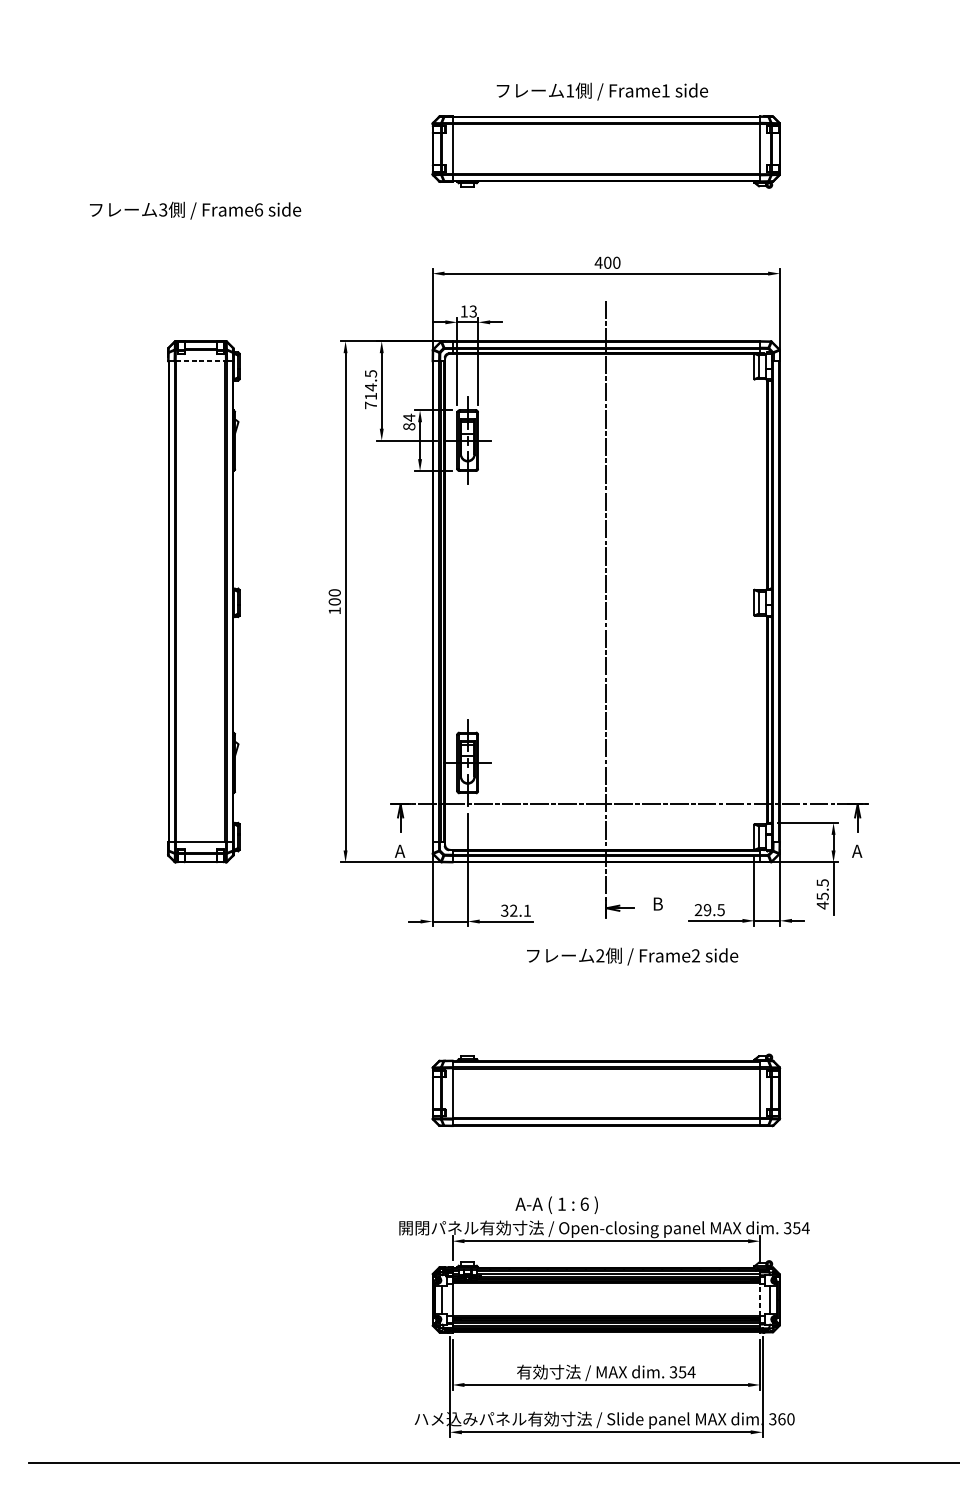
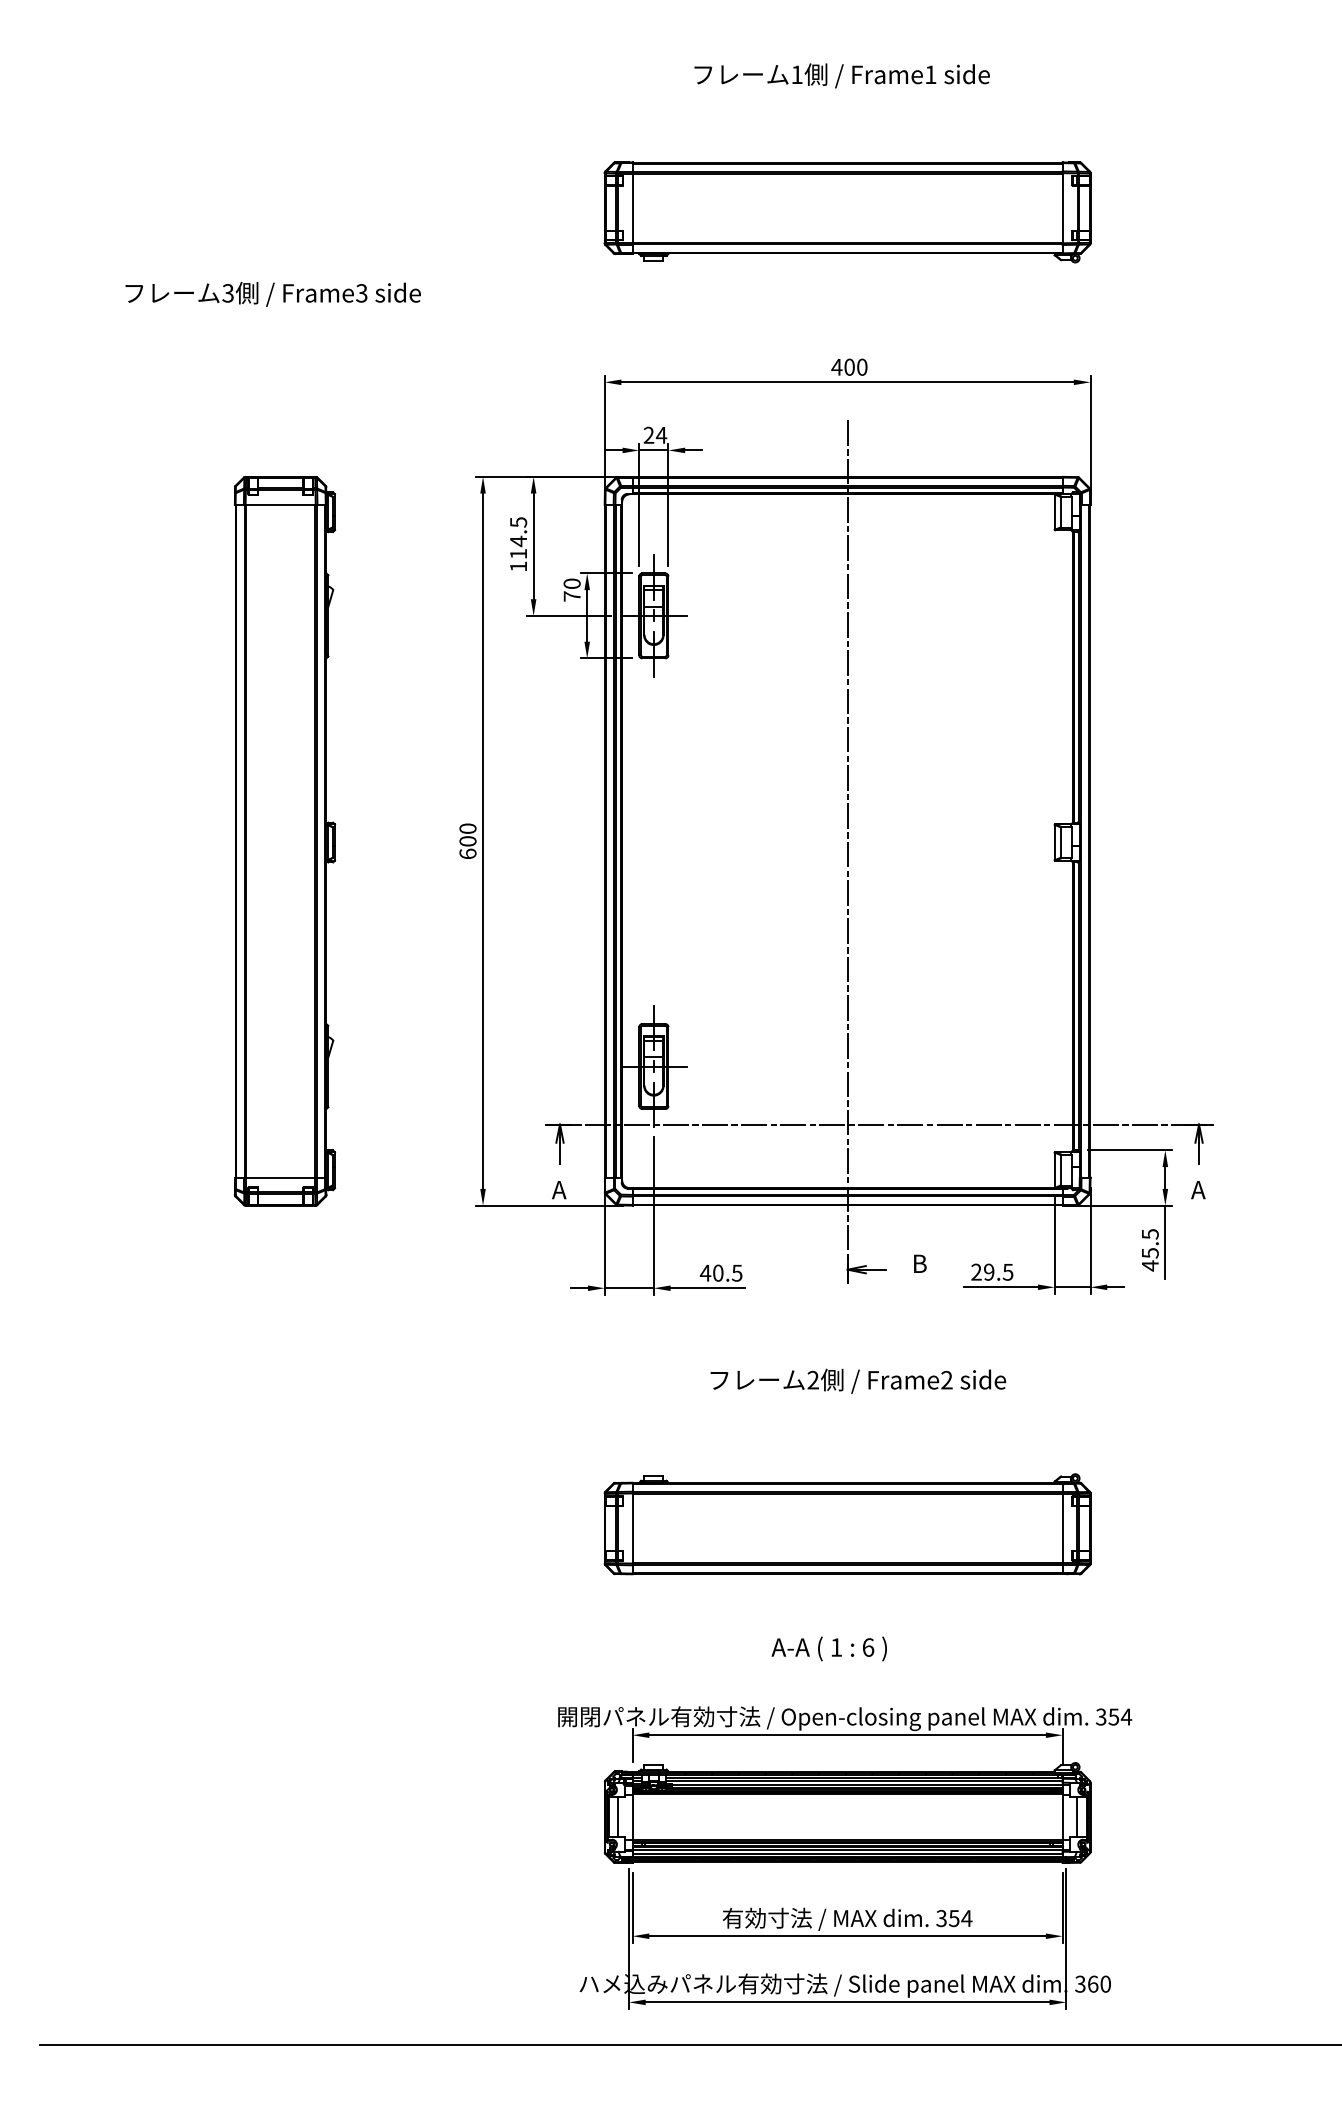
text: (601, 91) -> (841, 75), moved
text: (258, 210) -> (361, 293), Frame6 -> Frame3
text: (468, 310) -> (655, 434), 13 -> 24
line: (201, 360) -> (281, 504), dashed -> solid
text: (370, 405) -> (518, 566), 714.5 -> 114.5
text: (408, 421) -> (571, 589), 84 -> 70
text: (334, 610) -> (467, 853), 100 -> 600
text: (515, 910) -> (720, 1272), 32.1 -> 40.5
text: (631, 956) -> (857, 1380), moved
text: (556, 1204) -> (828, 1648), moved
line: (760, 1299) -> (1062, 1816), dashed -> solid

